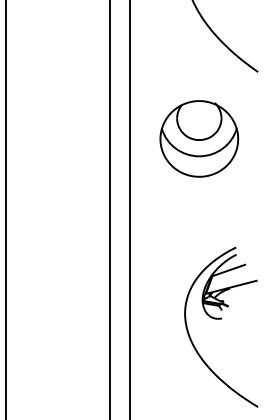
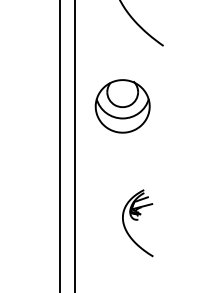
part: (198, 139) -> (122, 106), moved
part: (220, 327) -> (137, 223), size x0.6

